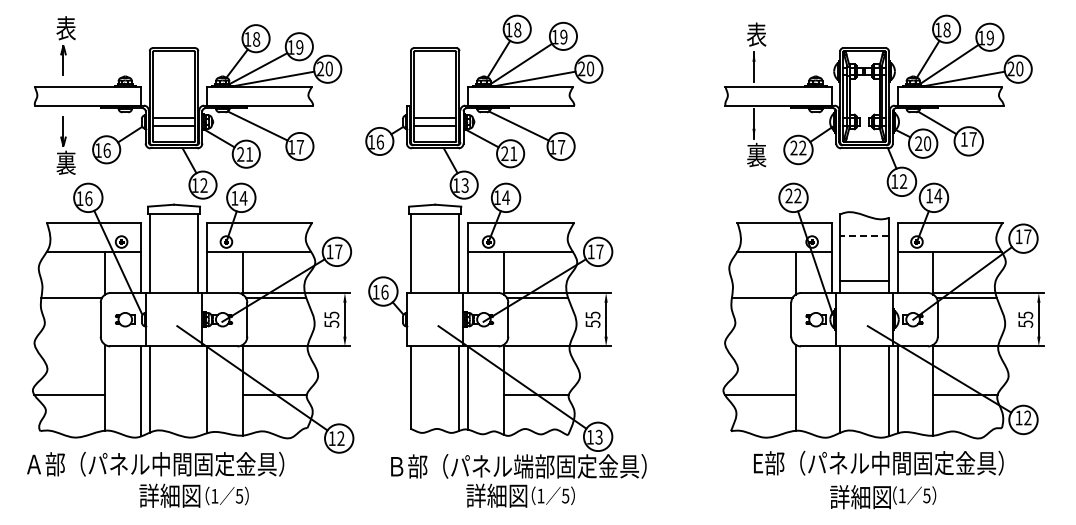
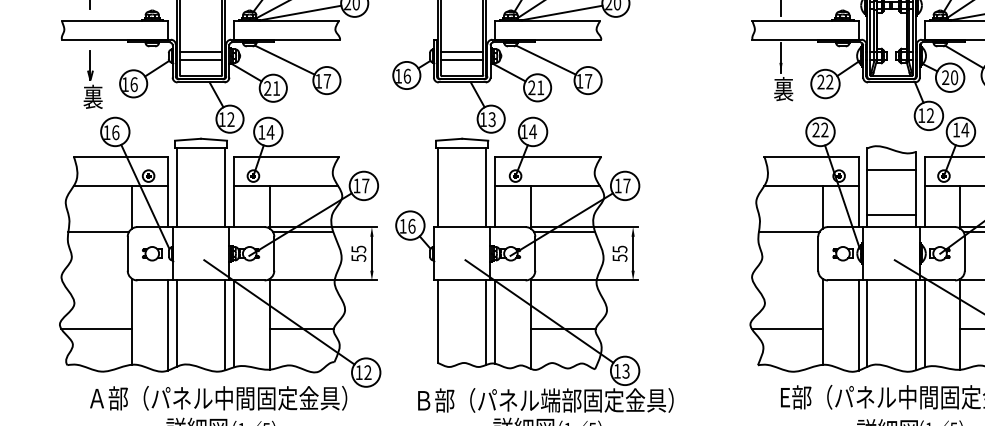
line: (864, 235) -> (891, 169), dashed -> solid
line: (198, 391) -> (225, 325), added
line: (831, 391) -> (858, 325), added
text: (155, 464) -> (218, 398), moved

